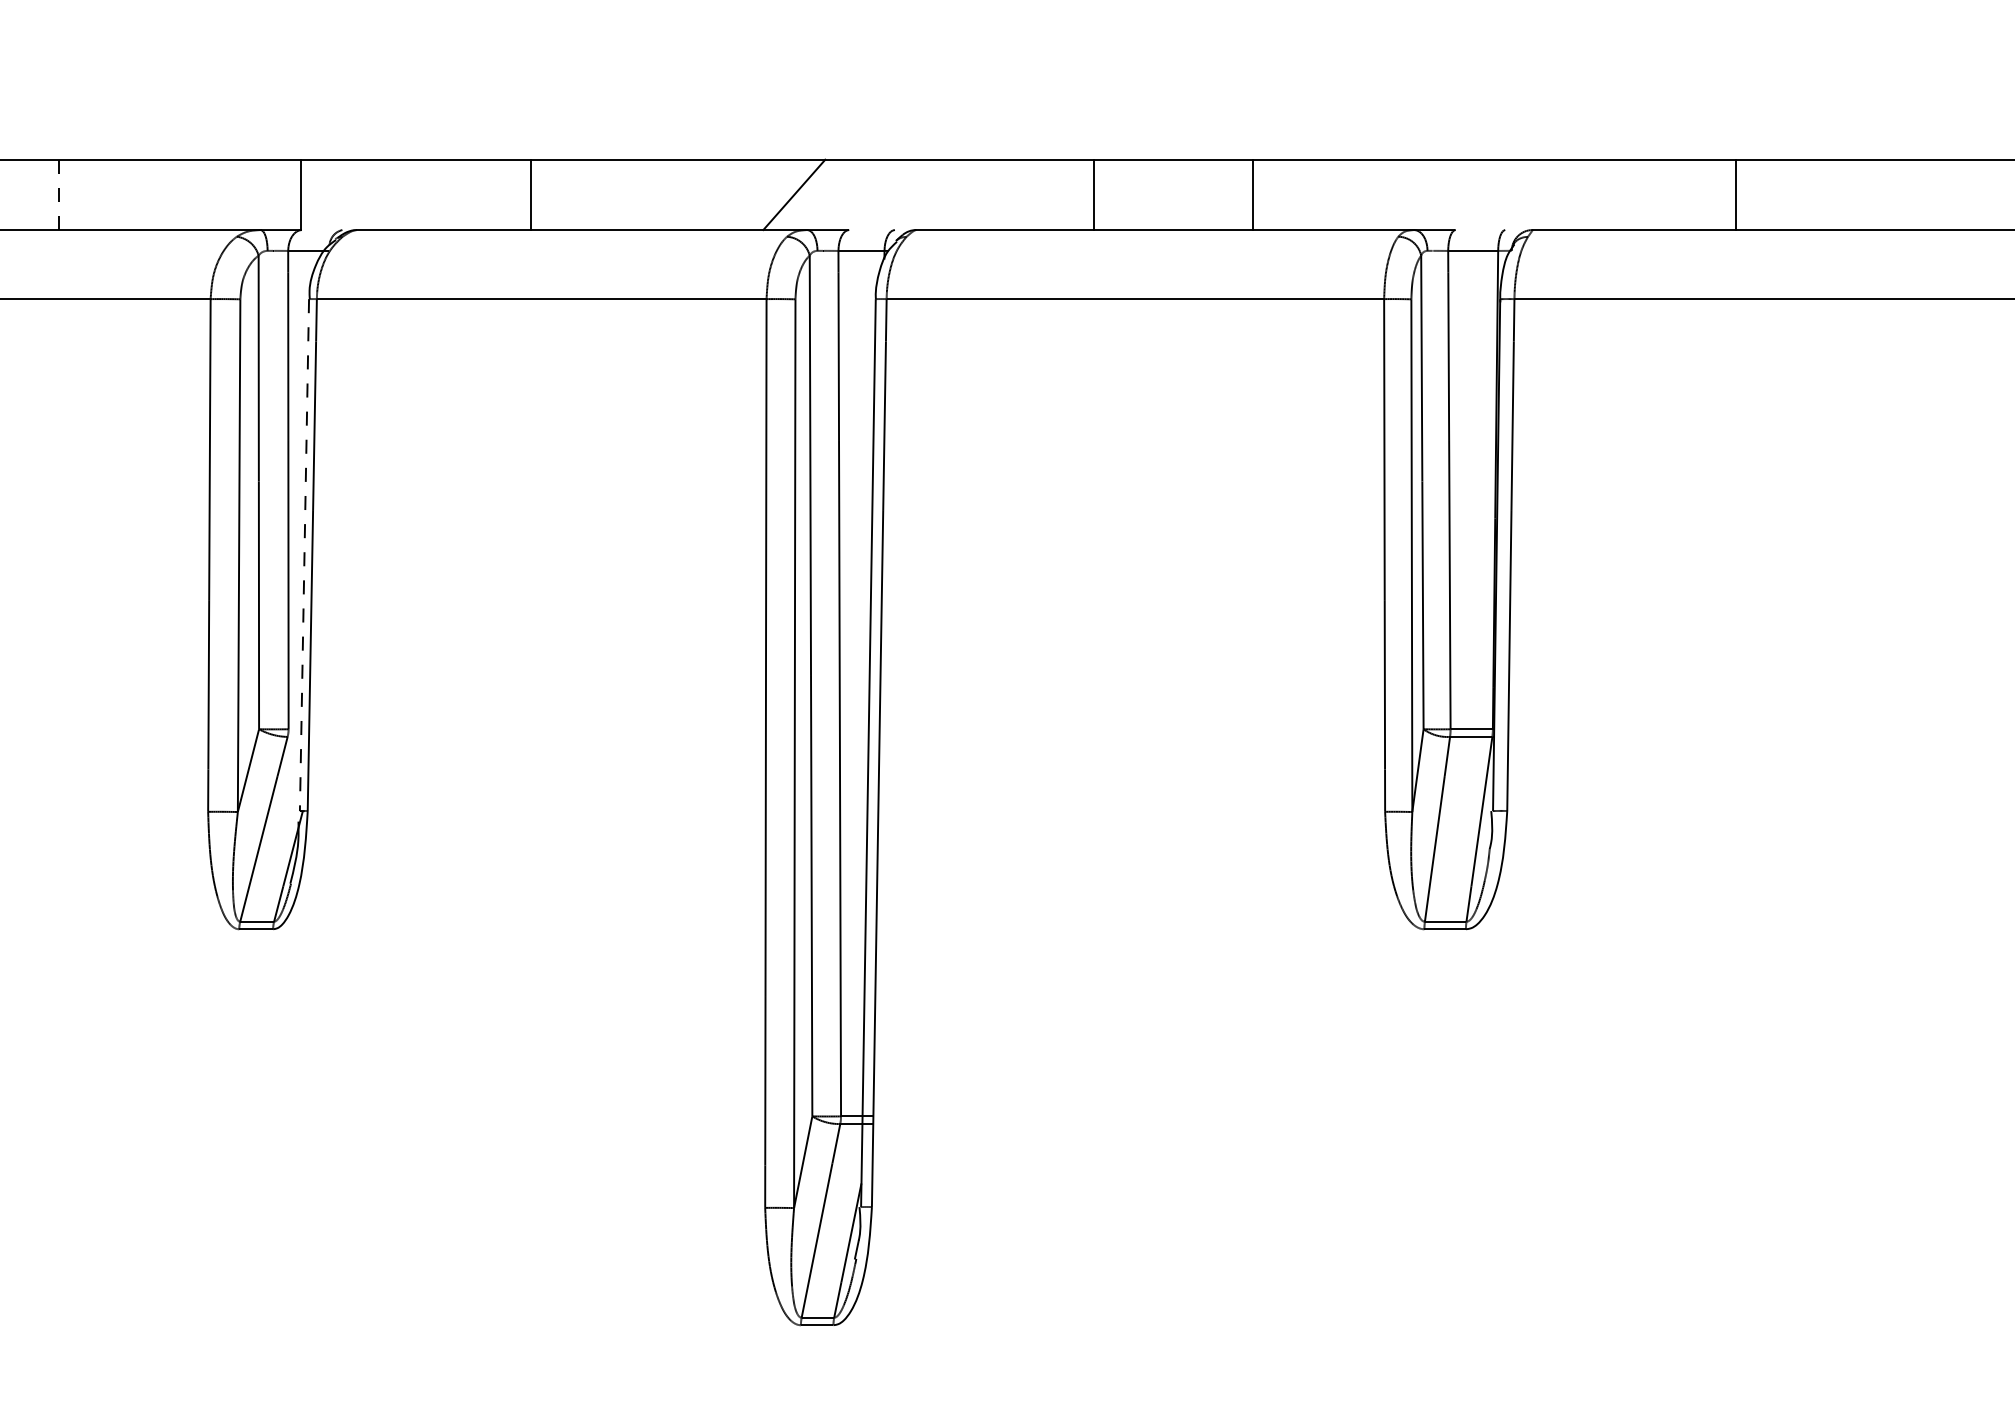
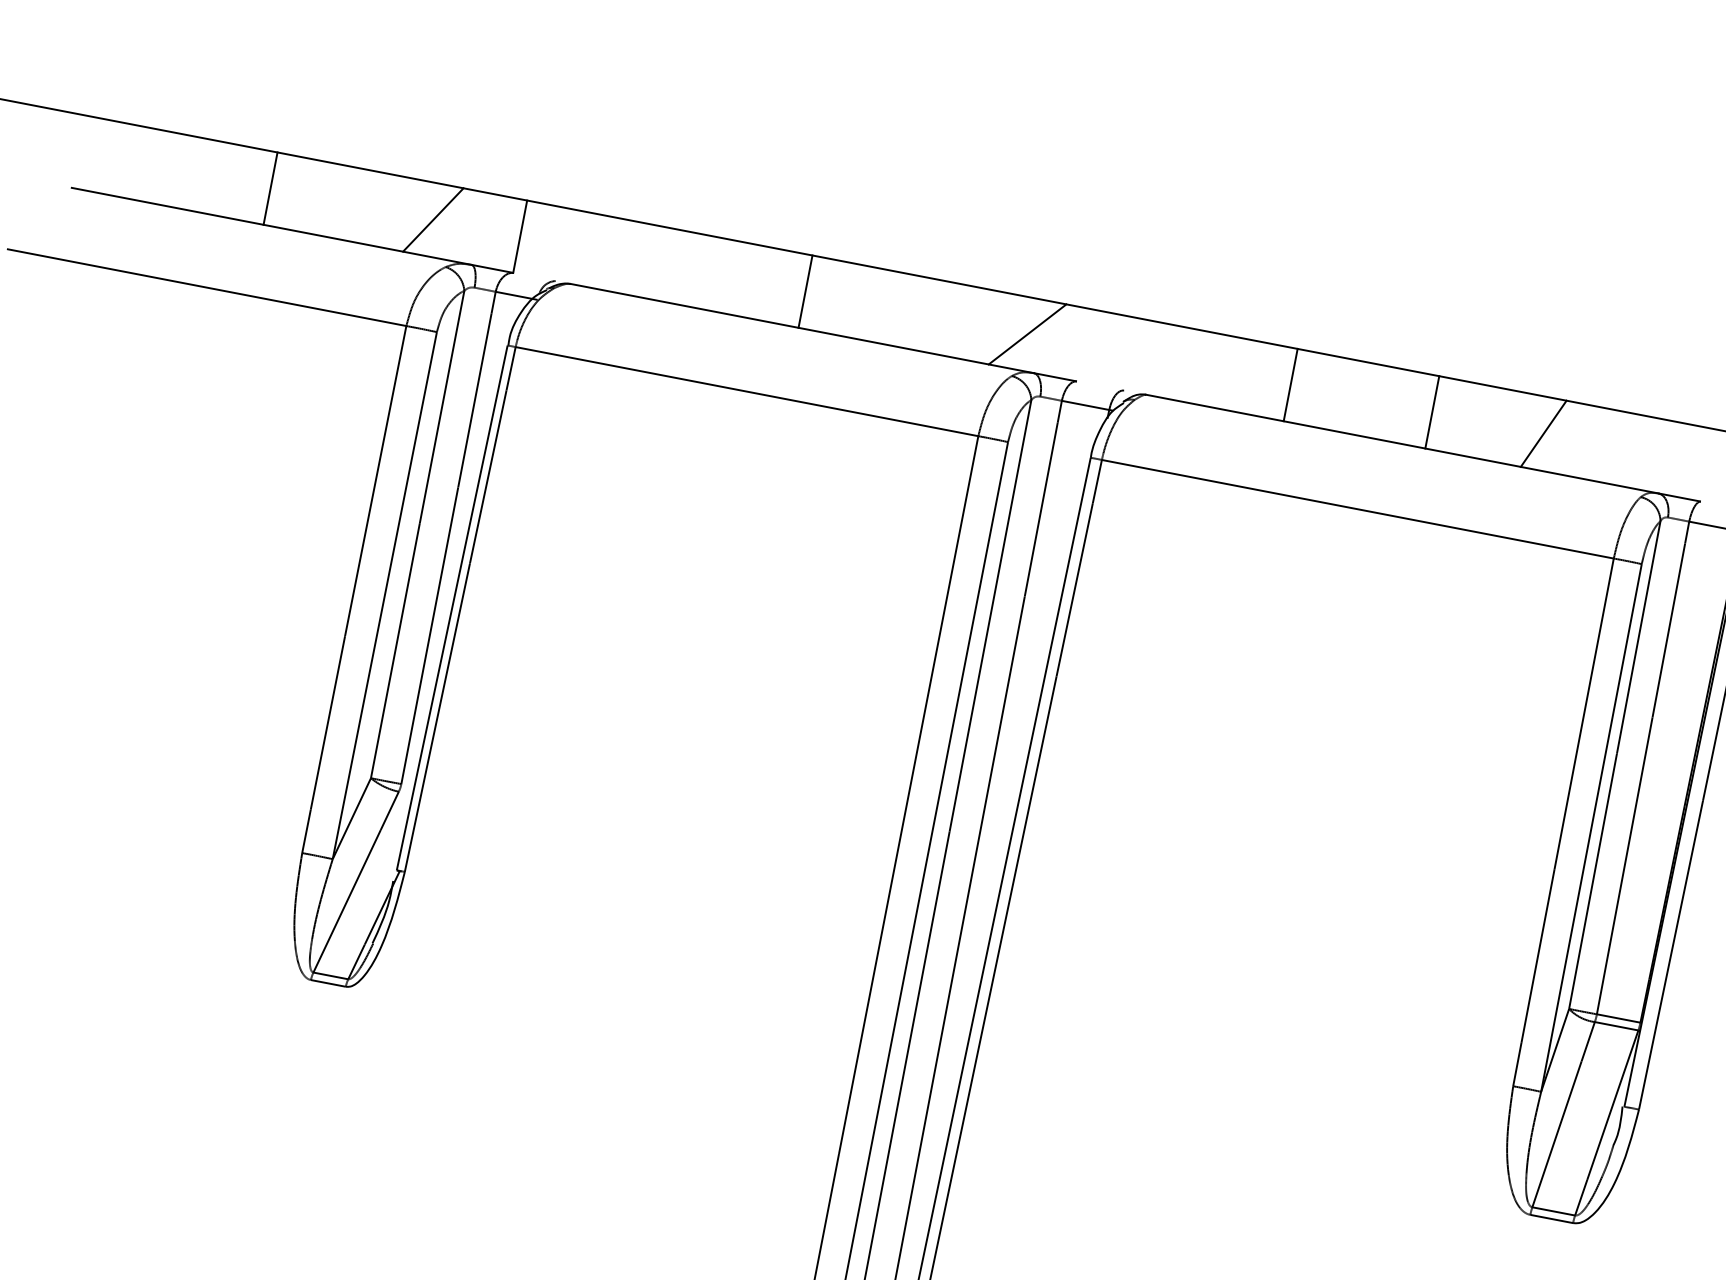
line: (216, 194) -> (433, 219), added
line: (530, 194) -> (805, 291), moved
line: (1094, 194) -> (1291, 384), moved
line: (1252, 194) -> (1432, 411), moved
line: (1295, 194) -> (1543, 433), added
line: (58, 195) -> (270, 189), dashed -> solid
line: (304, 555) -> (452, 608), dashed -> solid

